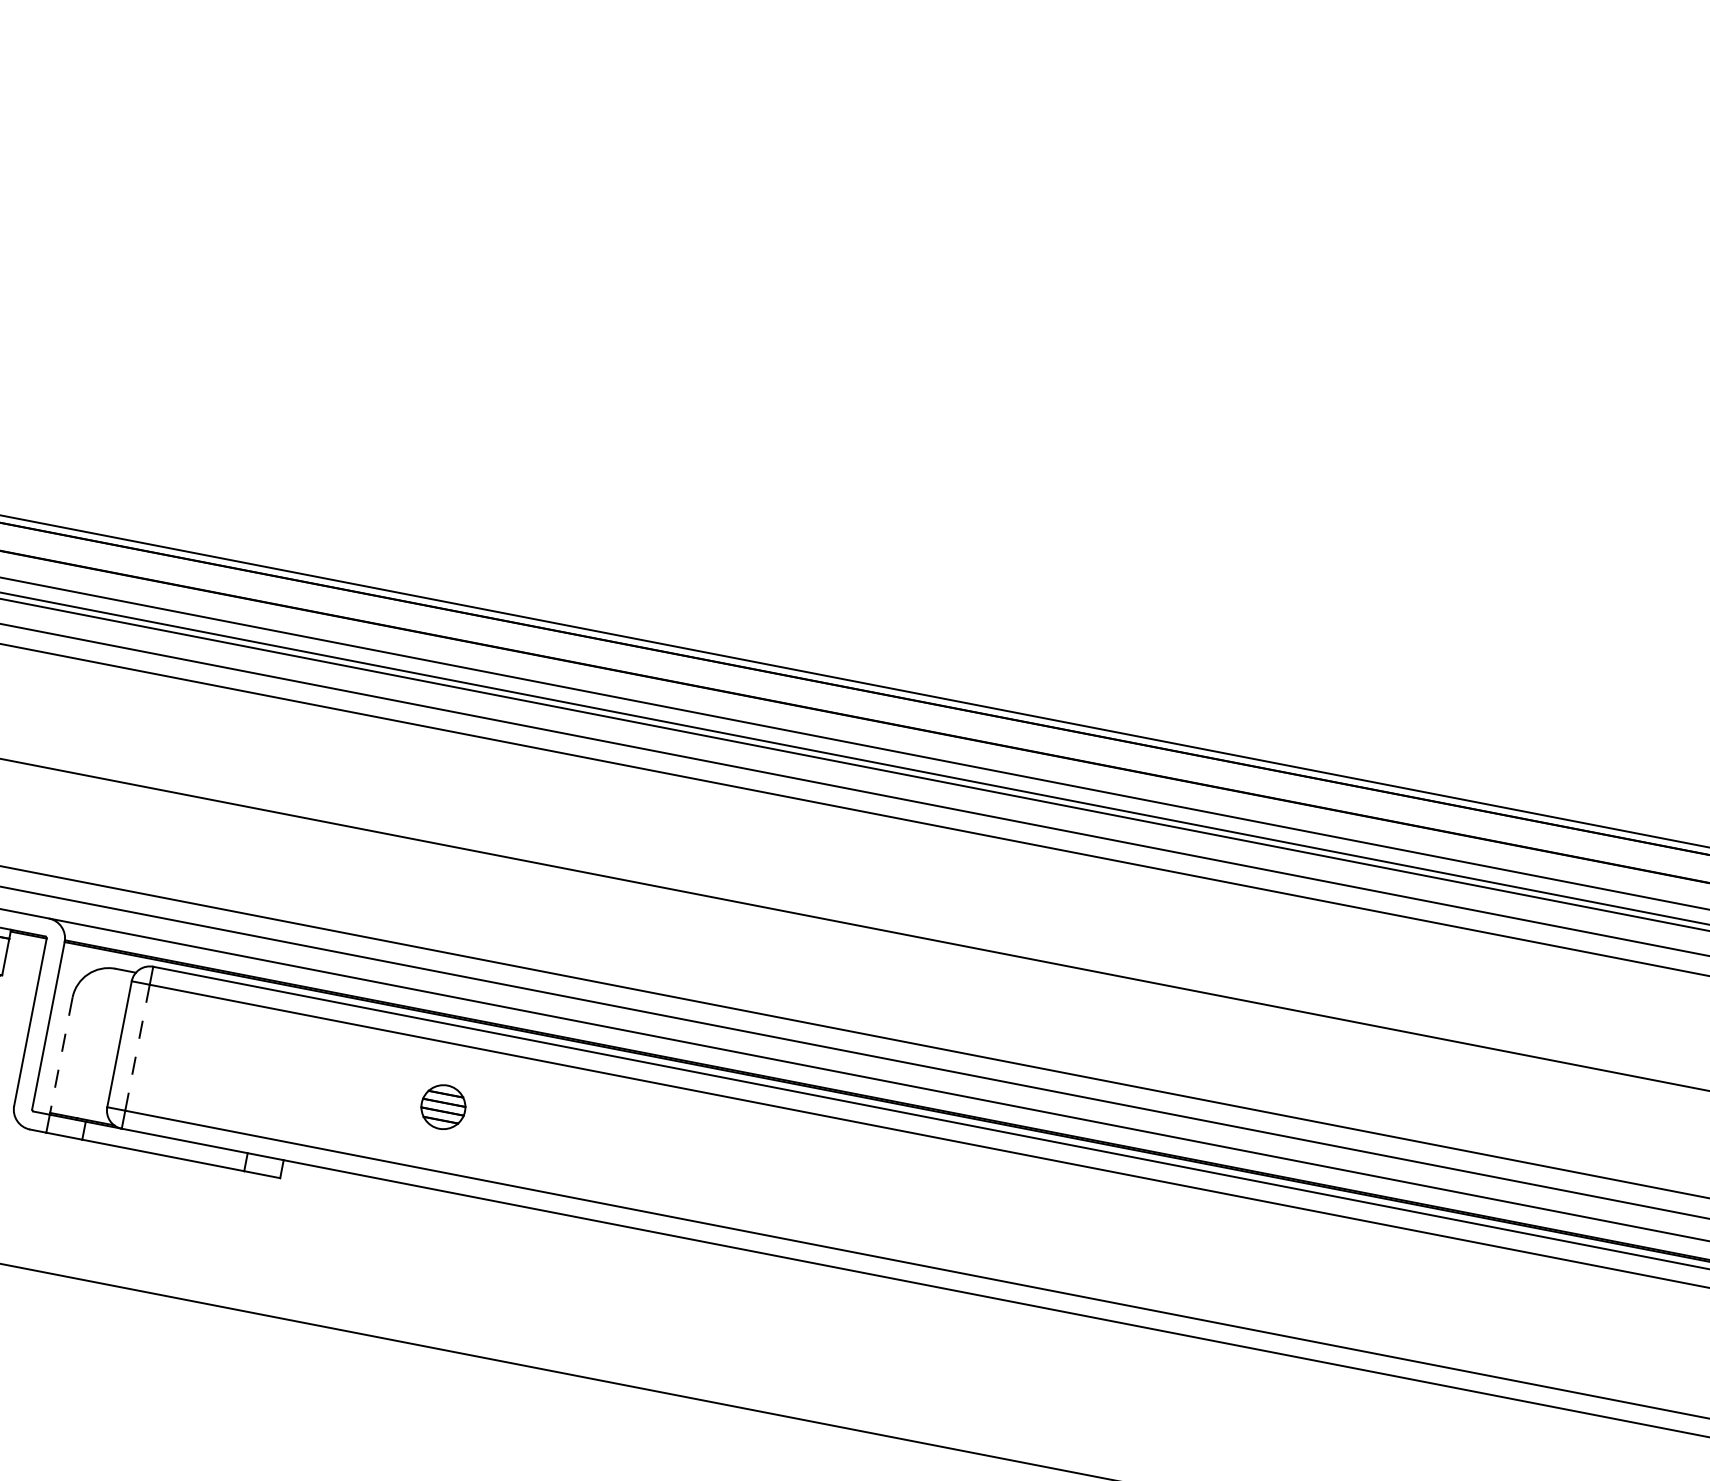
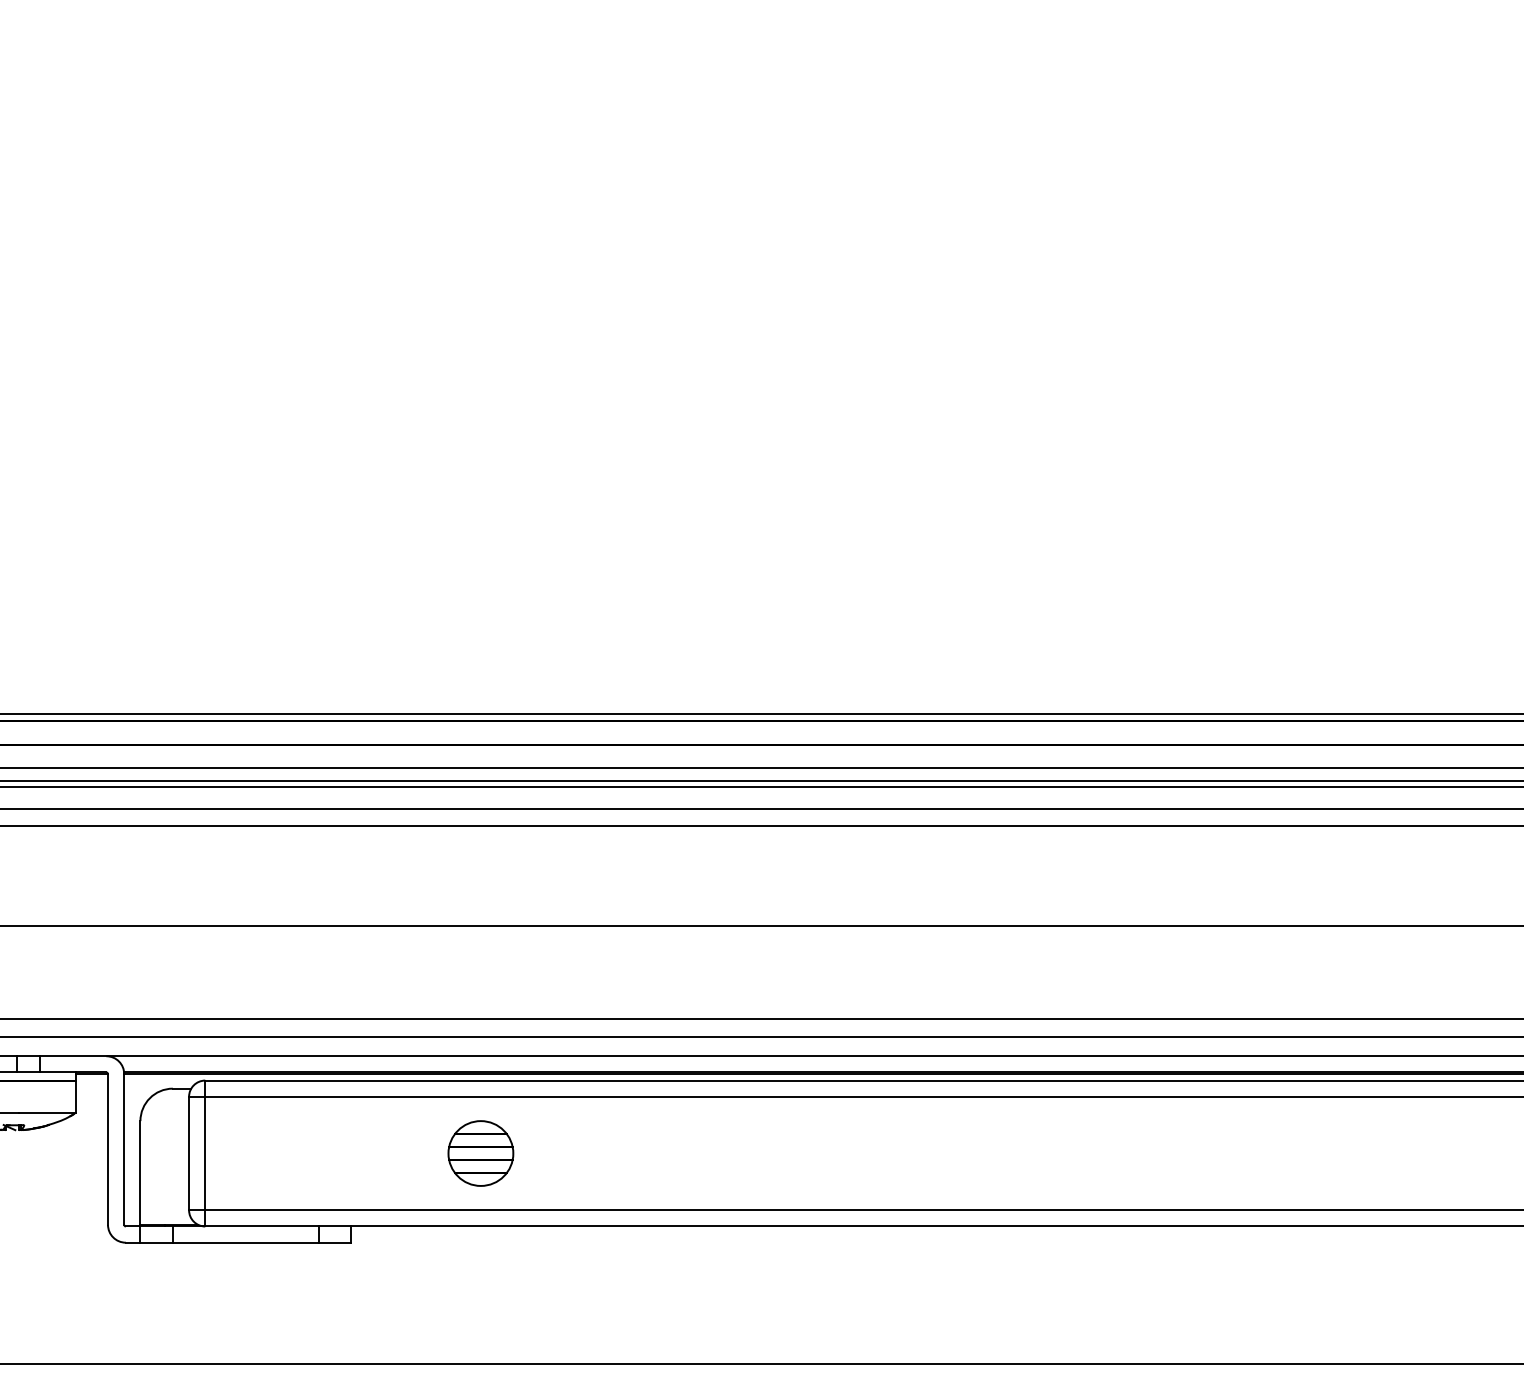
line: (137, 1047) -> (205, 1153), dashed -> solid
line: (61, 1054) -> (140, 1172), dashed -> solid
part: (442, 1107) -> (480, 1153), size x1.67

